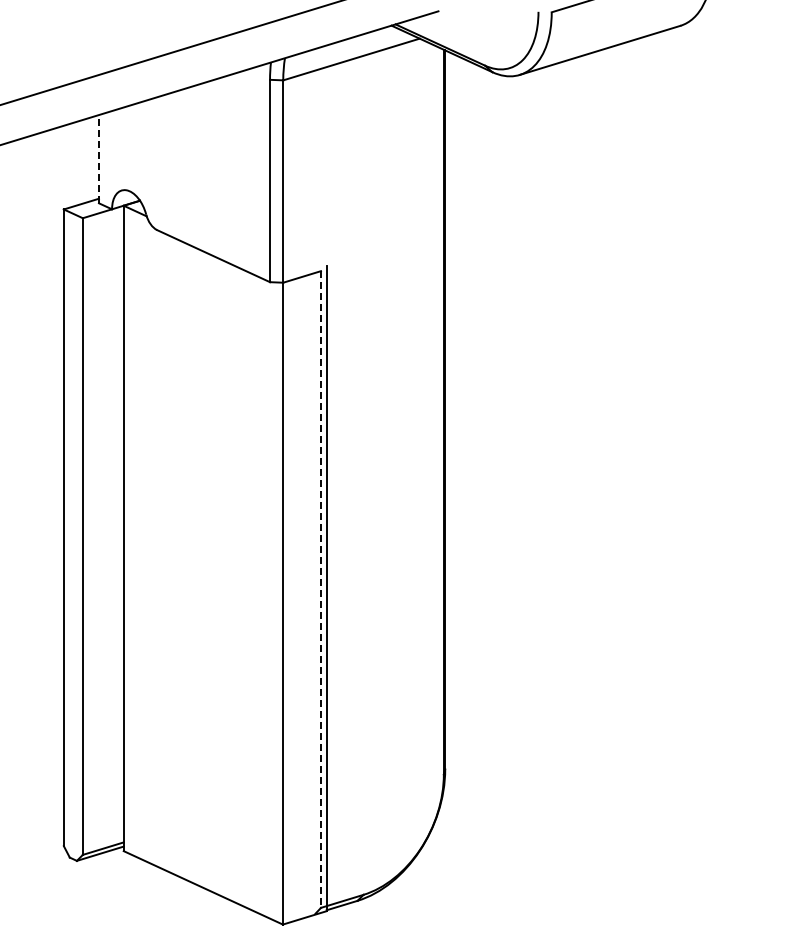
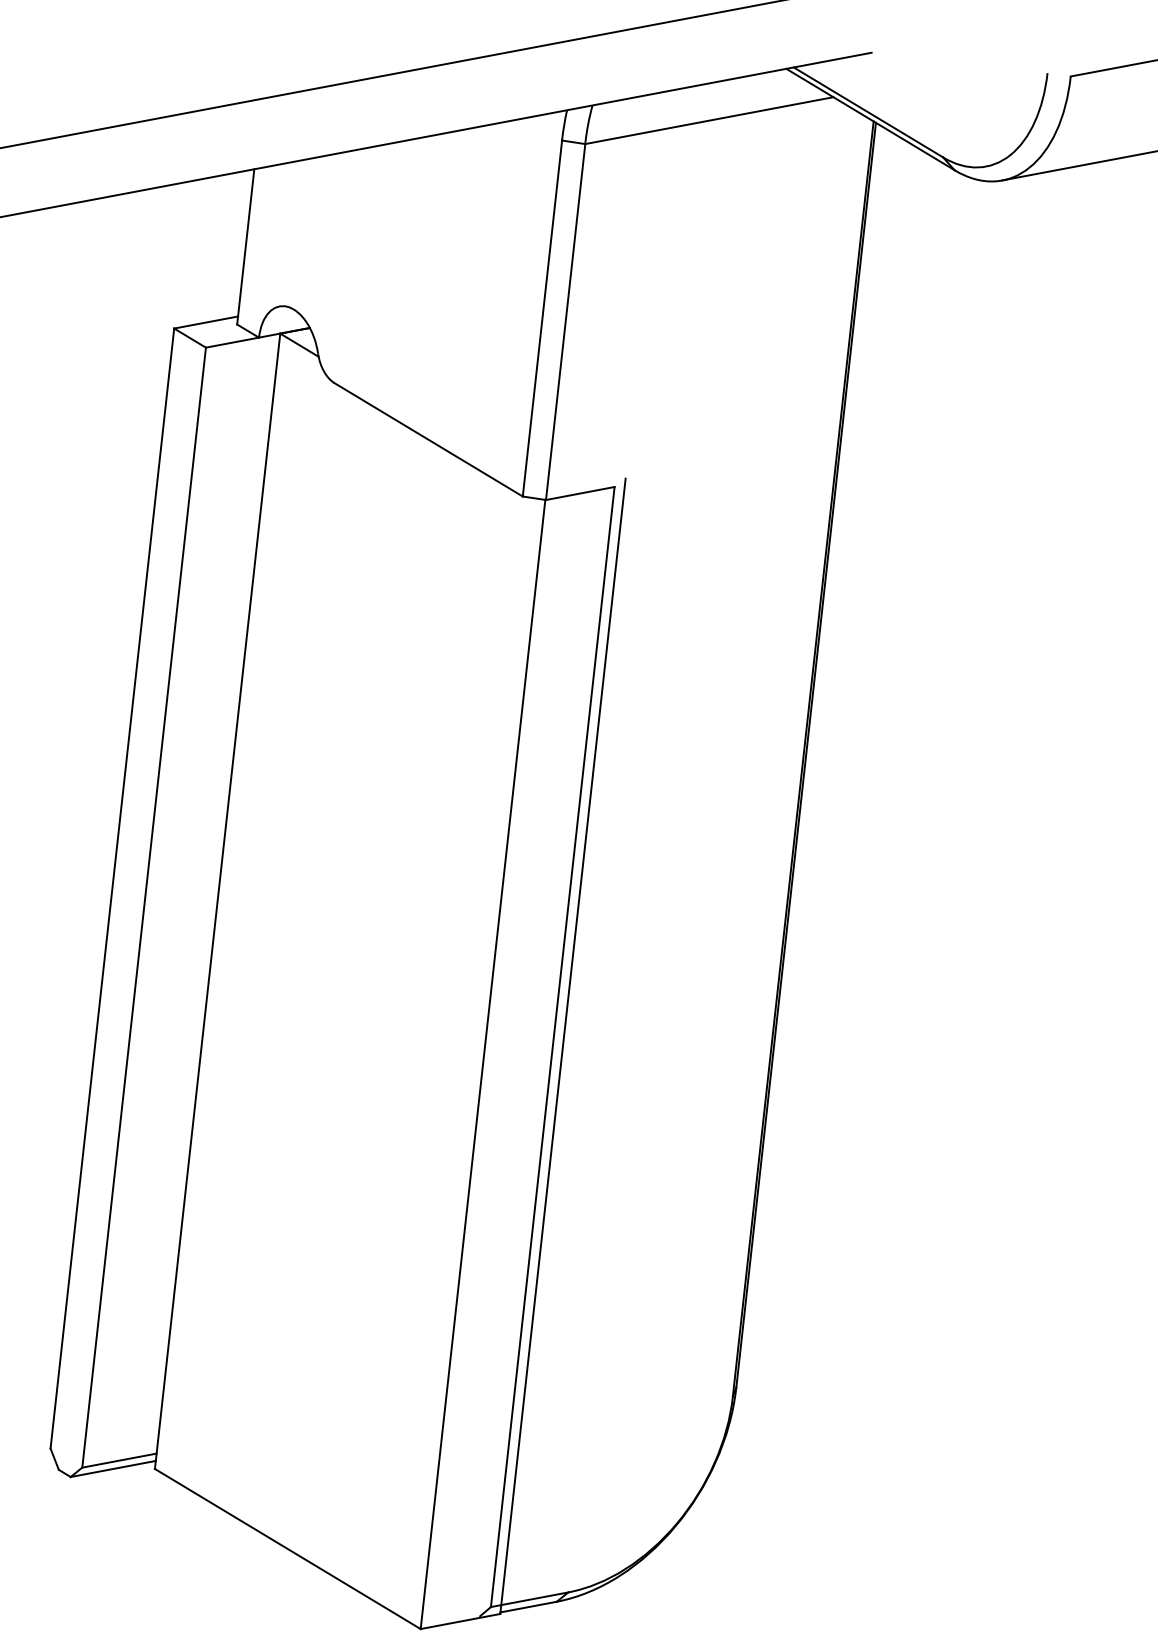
line: (98, 158) -> (245, 245), dashed -> solid
line: (321, 590) -> (553, 1048), dashed -> solid

